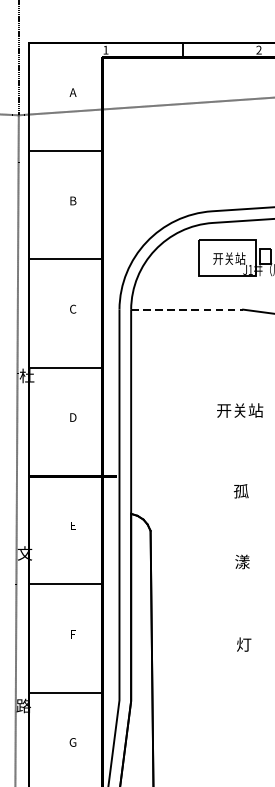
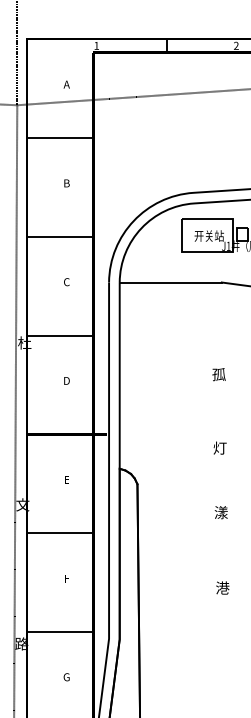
line: (187, 309) -> (171, 282), dashed -> solid
text: (240, 410) -> (219, 374), 开关站 -> 孤
text: (240, 490) -> (219, 447), 孤 -> 灯
text: (243, 644) -> (222, 587), 灯 -> 港

